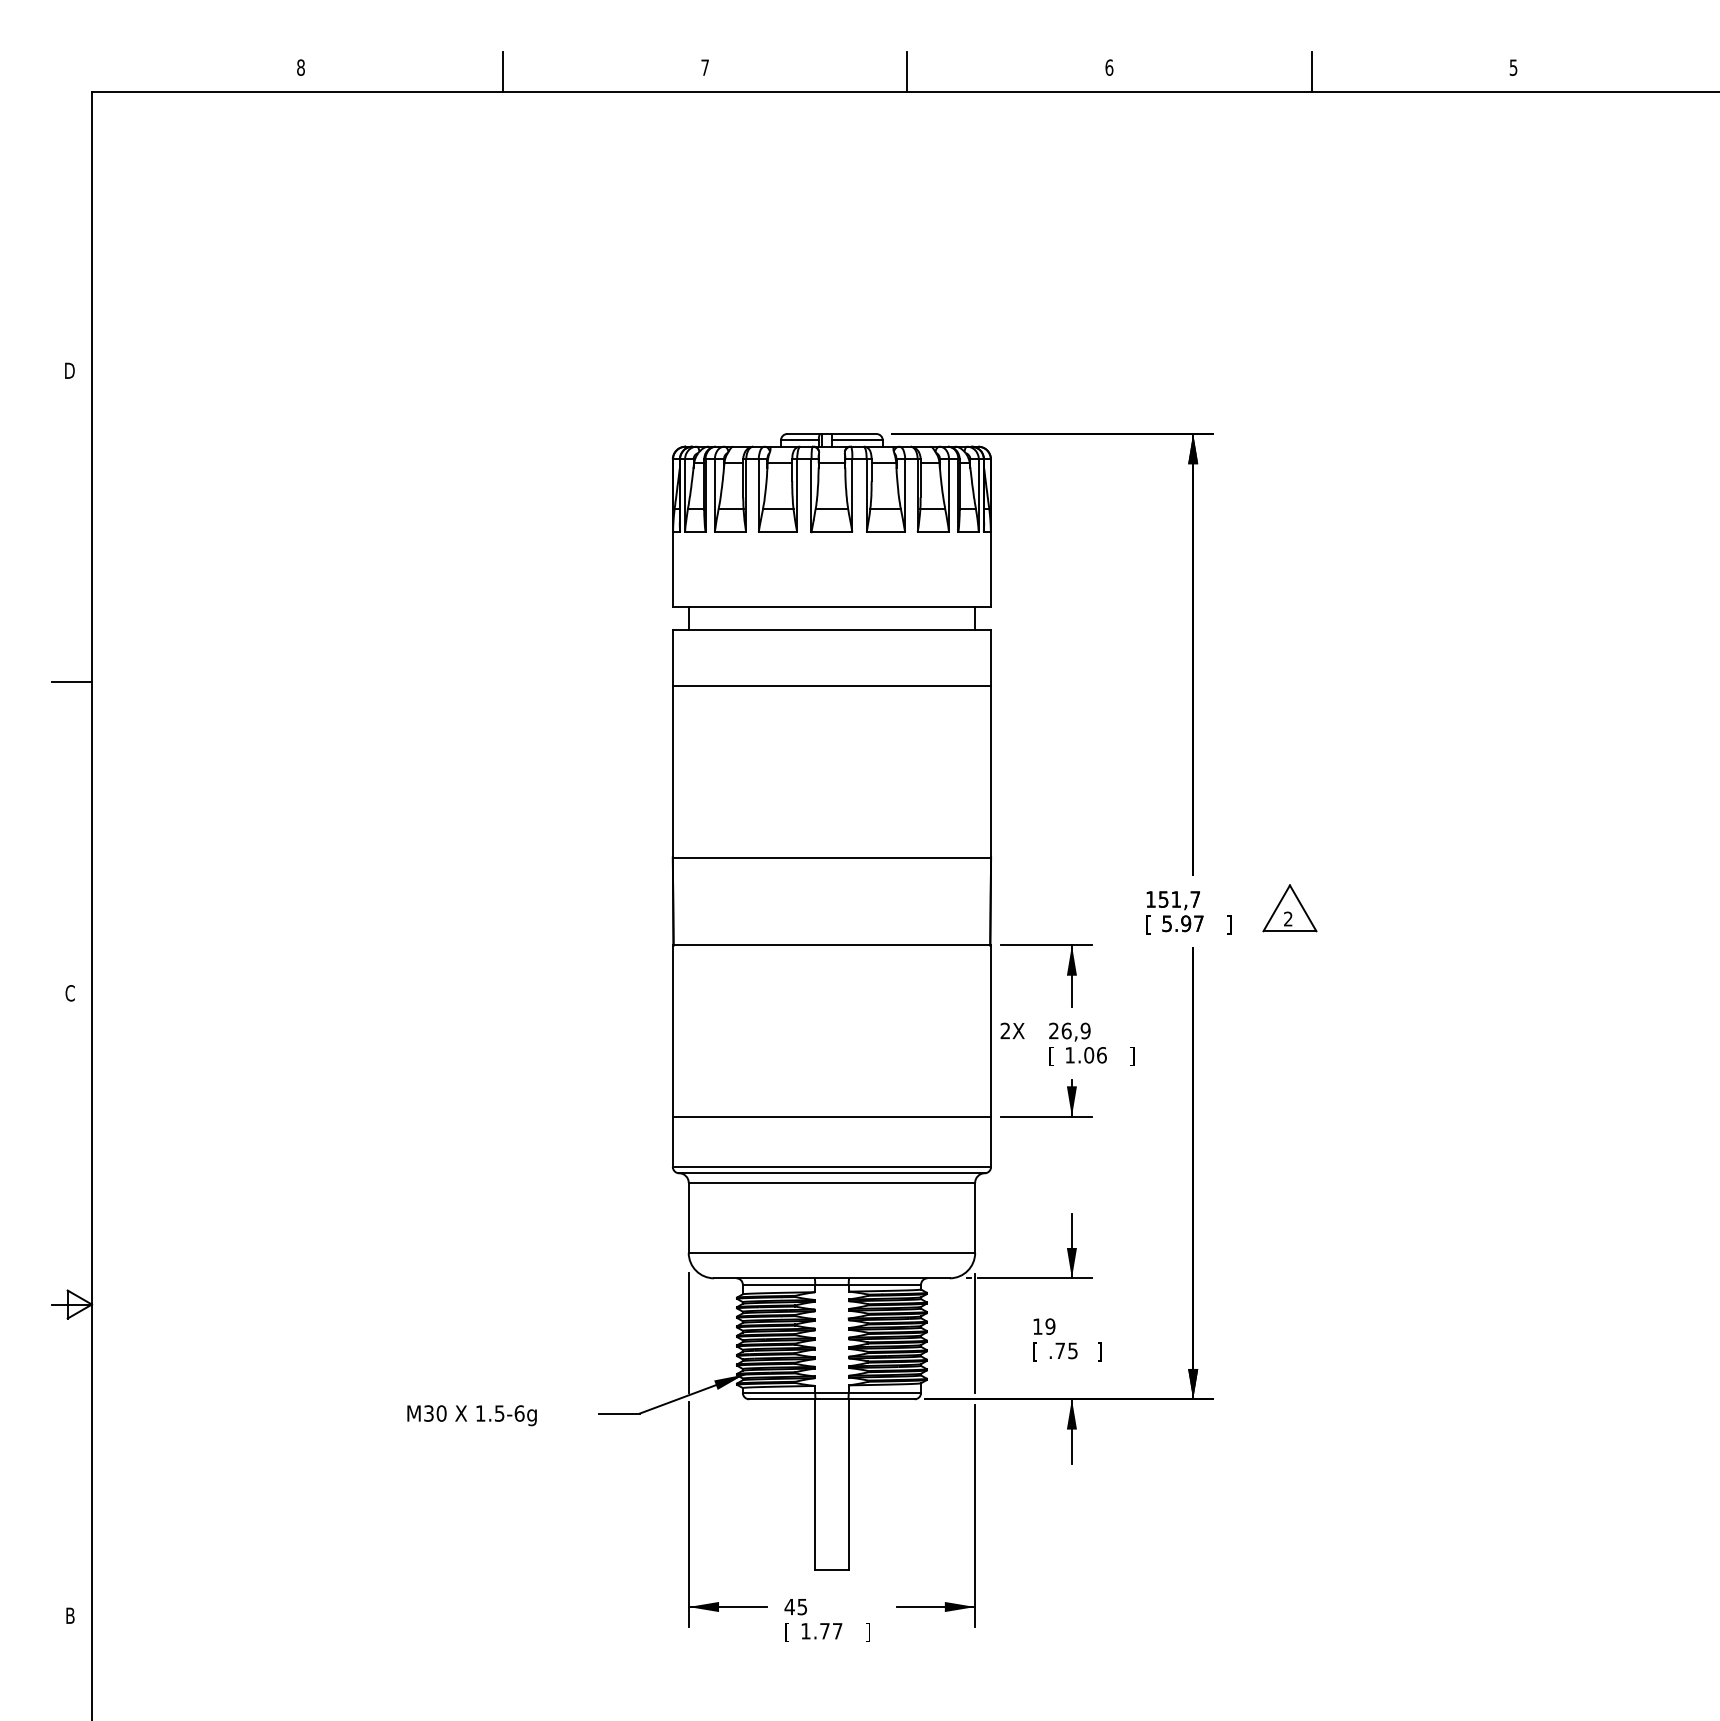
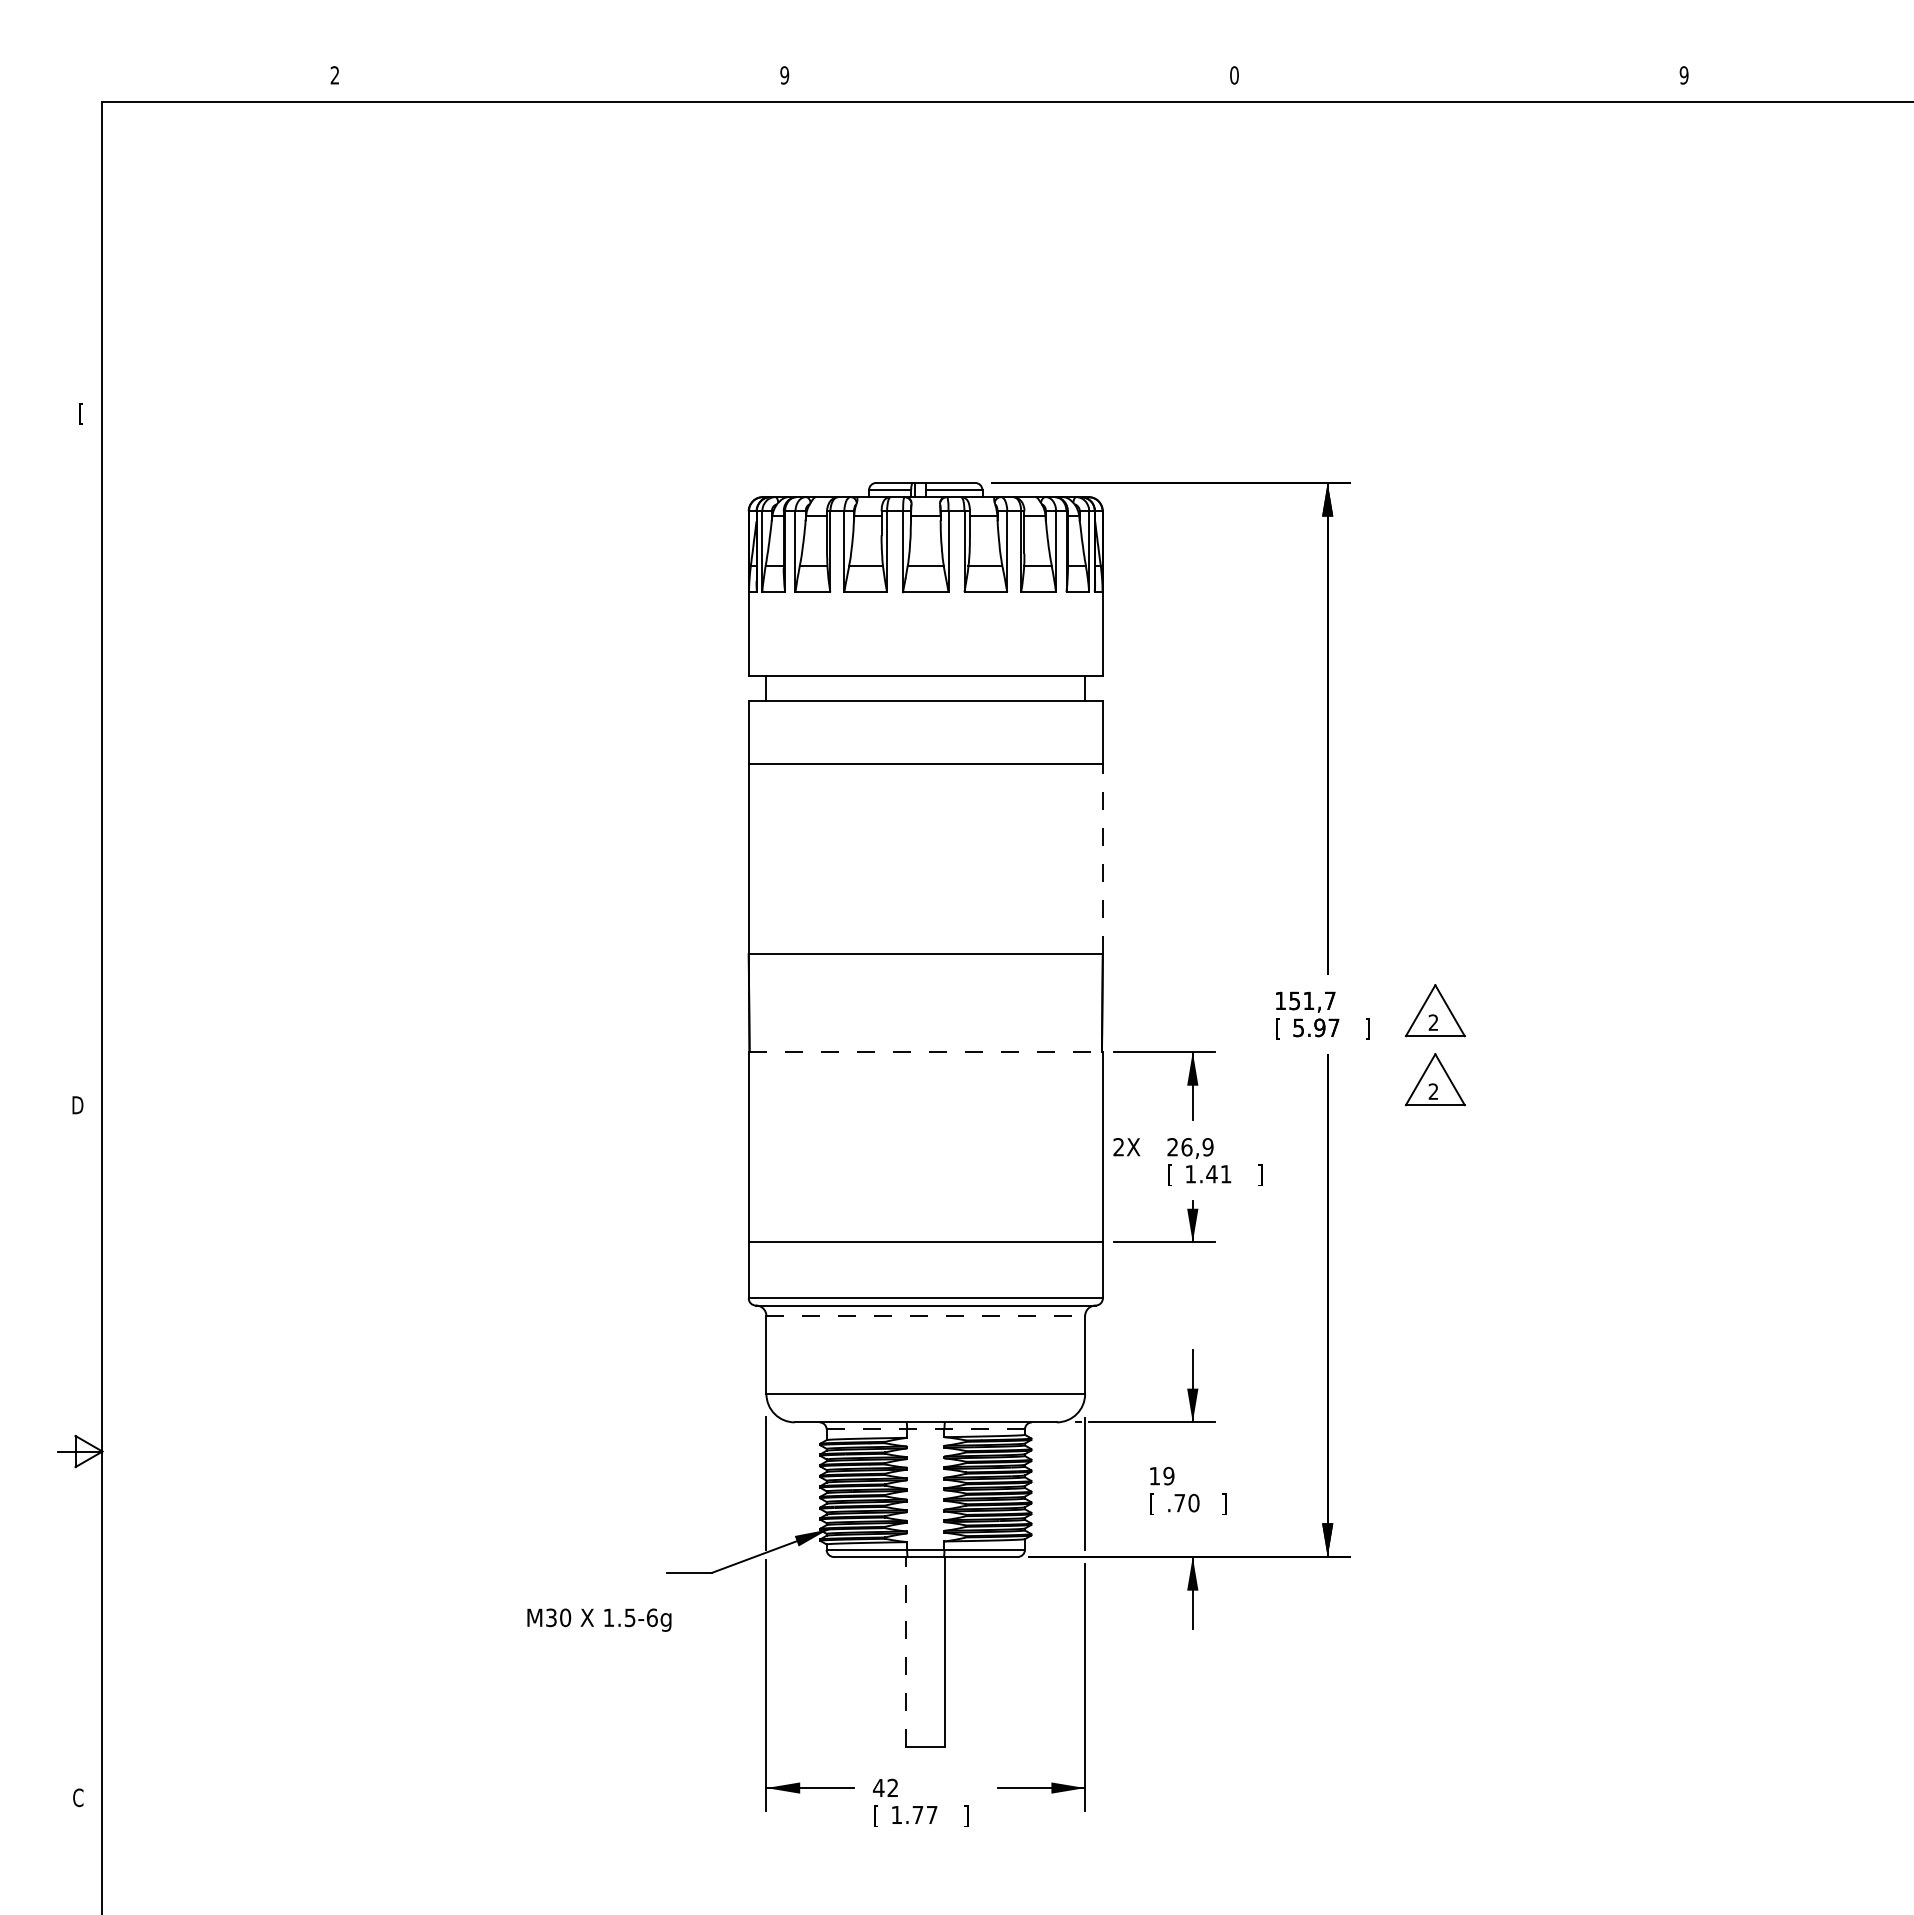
text: (300, 67) -> (334, 75), 8 -> 2
text: (704, 67) -> (784, 75), 7 -> 9
text: (1109, 67) -> (1234, 75), 6 -> 0
text: (1512, 67) -> (1683, 75), 5 -> 9
line: (502, 71) -> (559, 79), removed
line: (907, 71) -> (1009, 79), removed
line: (1311, 71) -> (1459, 79), removed
text: (69, 371) -> (77, 413), D -> [
line: (71, 682) -> (79, 759), removed
line: (990, 771) -> (1102, 858), solid -> dashed
line: (832, 944) -> (926, 1051), solid -> dashed
part: (1289, 970) -> (1434, 1079), added
text: (69, 993) -> (77, 1105), C -> D
text: (1095, 1055) -> (1218, 1174), 1.06 -> 1.41
line: (832, 1183) -> (926, 1316), solid -> dashed
line: (831, 1284) -> (925, 1429), solid -> dashed
text: (1072, 1350) -> (1193, 1502), .75 -> .70
text: (472, 1415) -> (599, 1619), moved
line: (814, 1484) -> (906, 1651), solid -> dashed
text: (802, 1606) -> (892, 1787), 45 -> 42
text: (70, 1615) -> (78, 1797), B -> C

